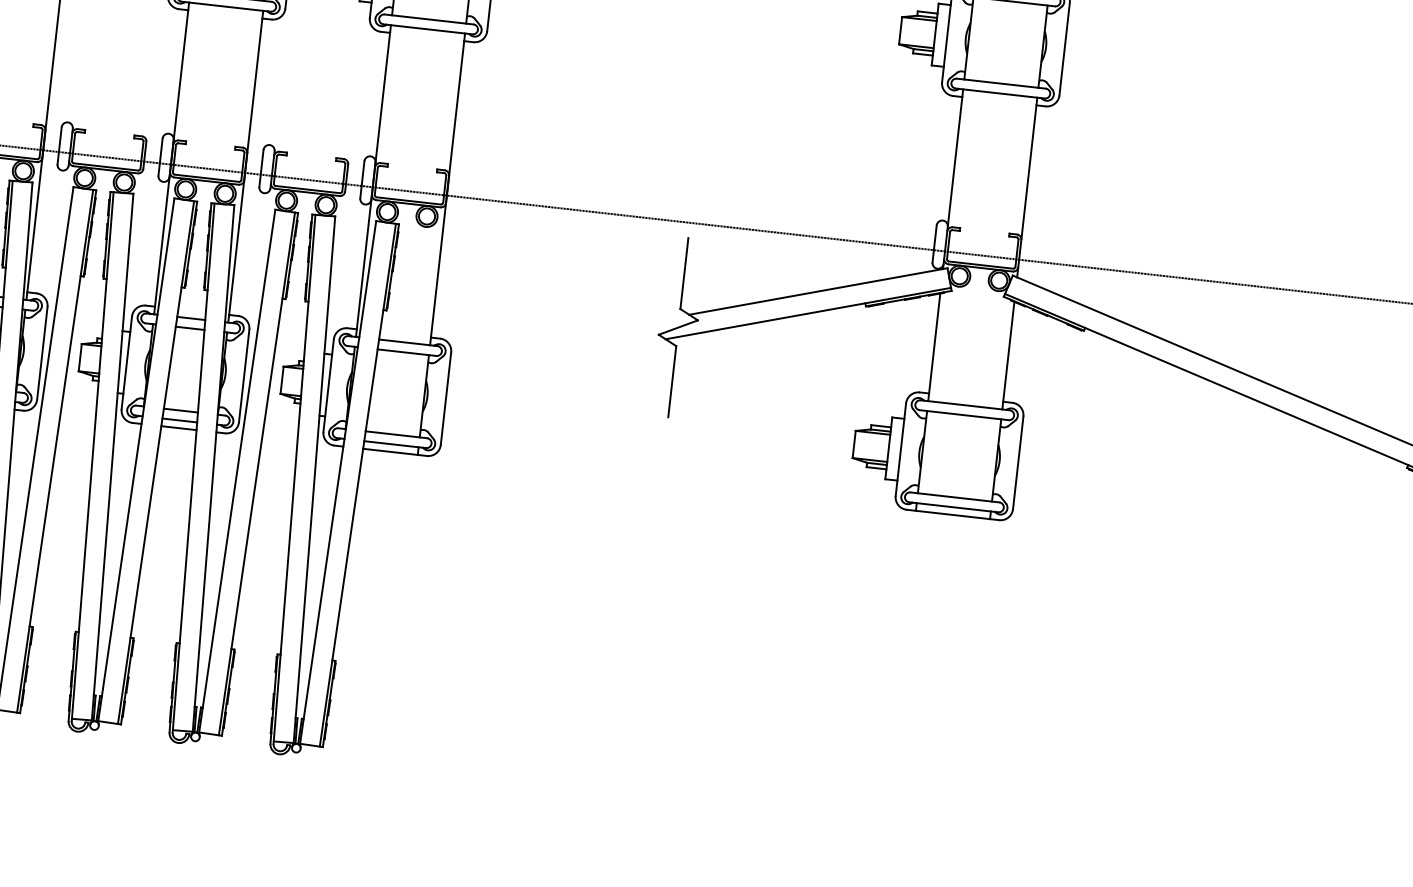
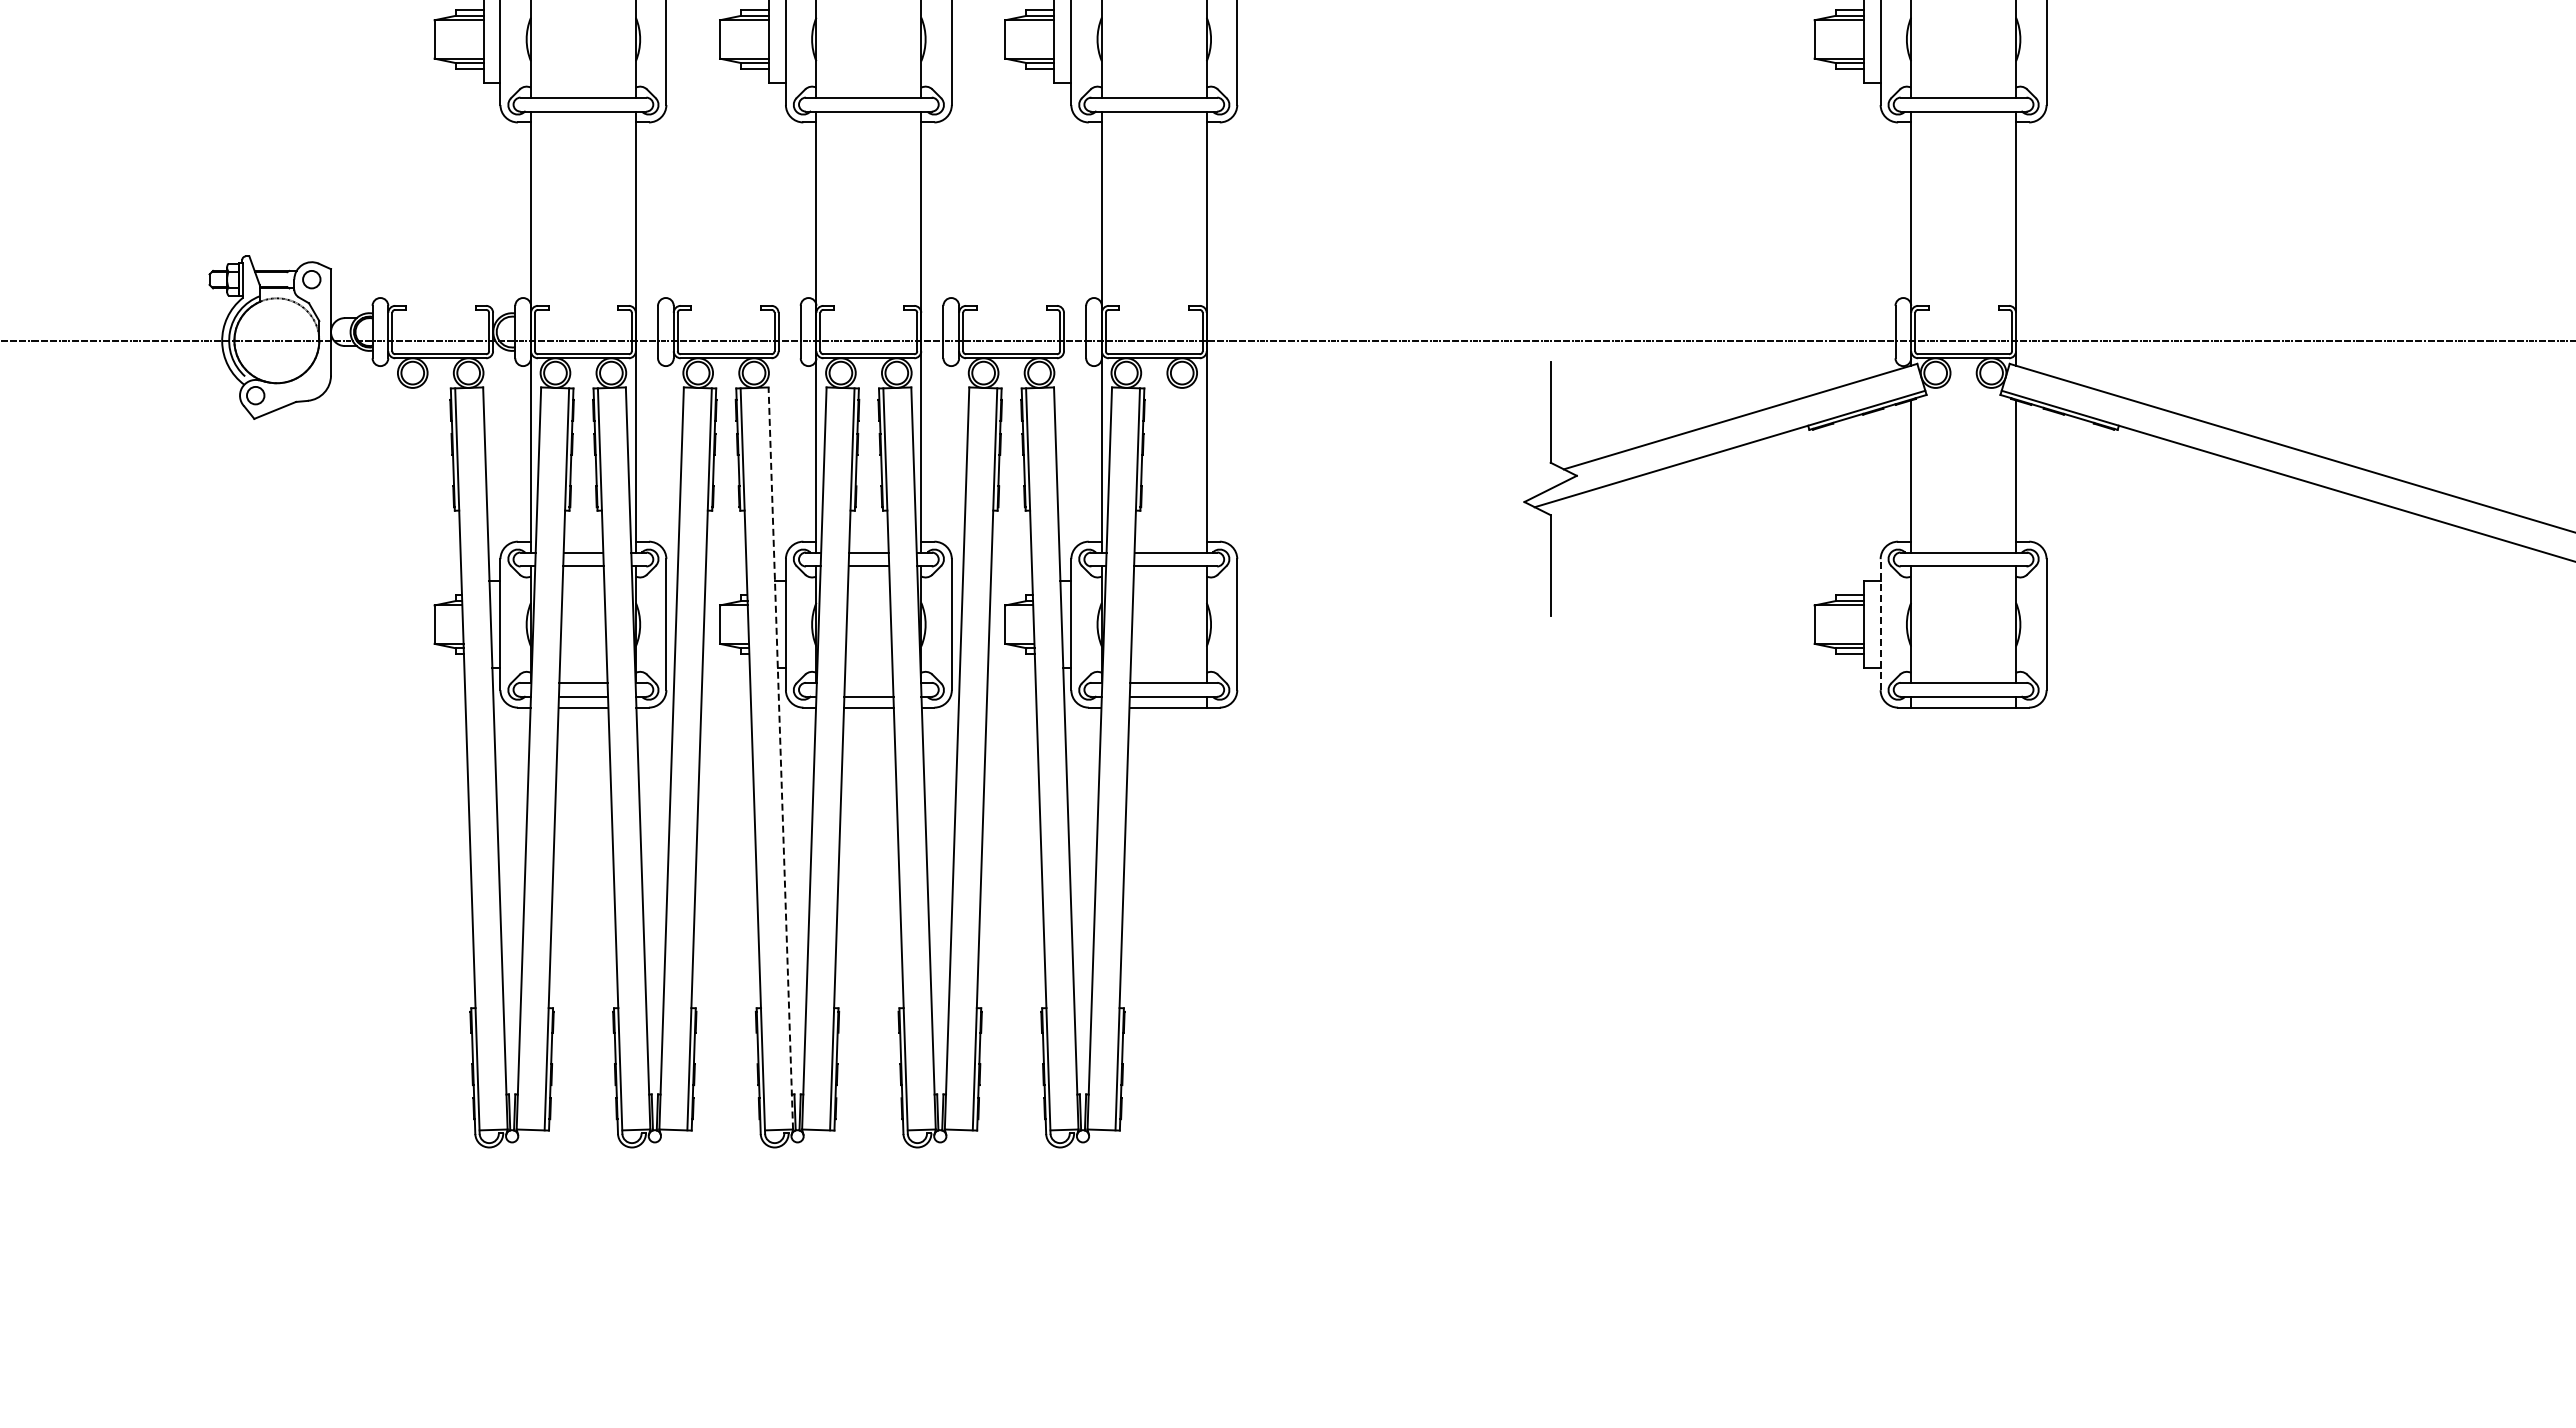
line: (180, 410) -> (868, 682), removed
line: (900, 449) -> (1880, 624), solid -> dashed
line: (112, 456) -> (780, 757), solid -> dashed

